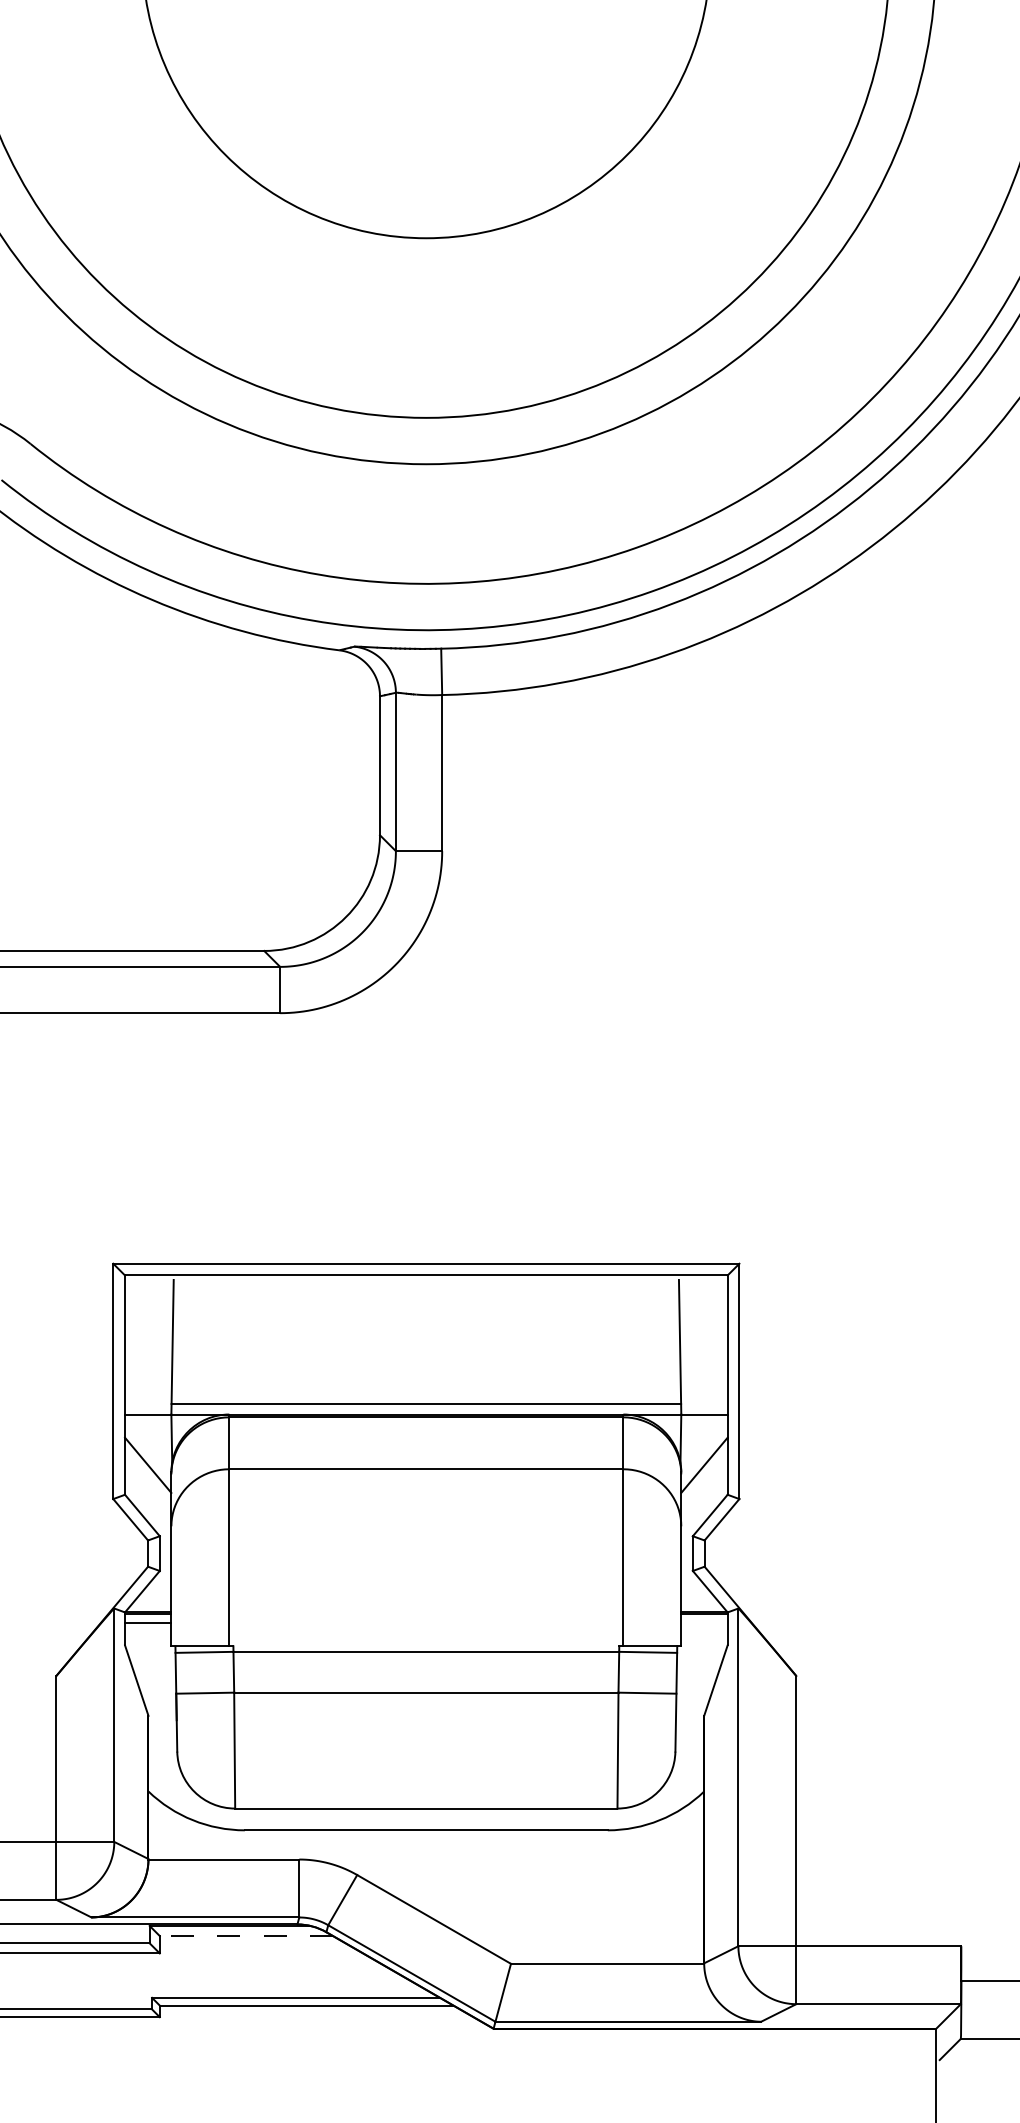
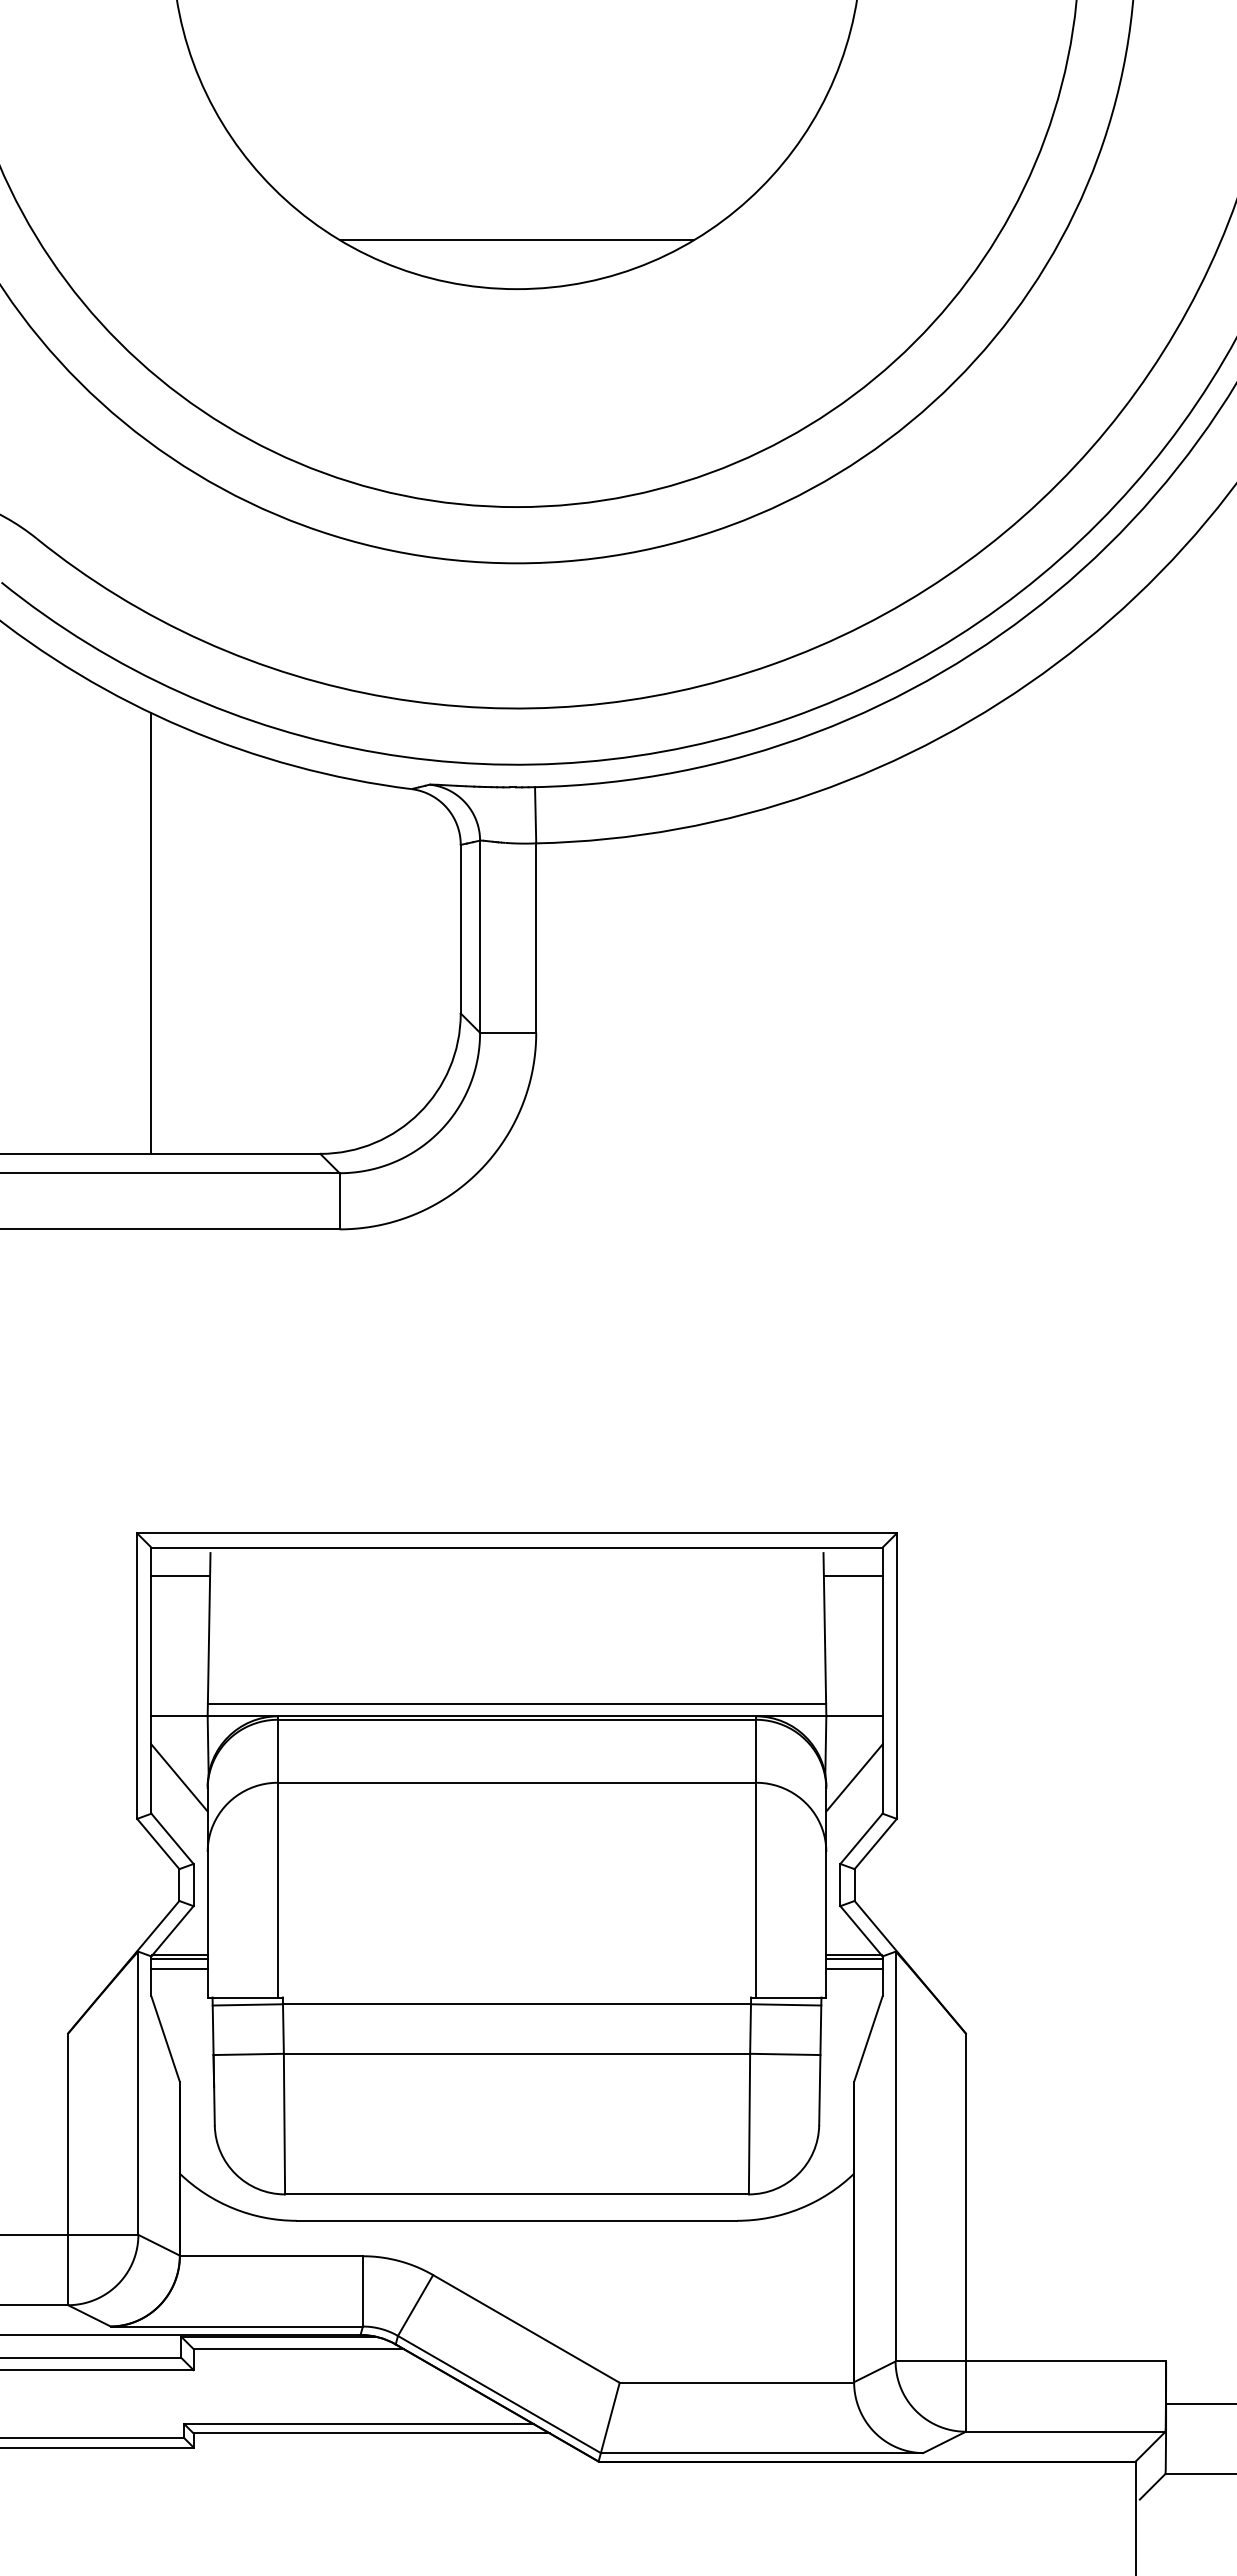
line: (425, 198) -> (516, 240), added
line: (125, 769) -> (151, 933), added
line: (149, 1298) -> (180, 1575), added
line: (702, 1298) -> (852, 1575), added
line: (704, 1623) -> (854, 1969), added
line: (246, 1936) -> (298, 2349), dashed -> solid

